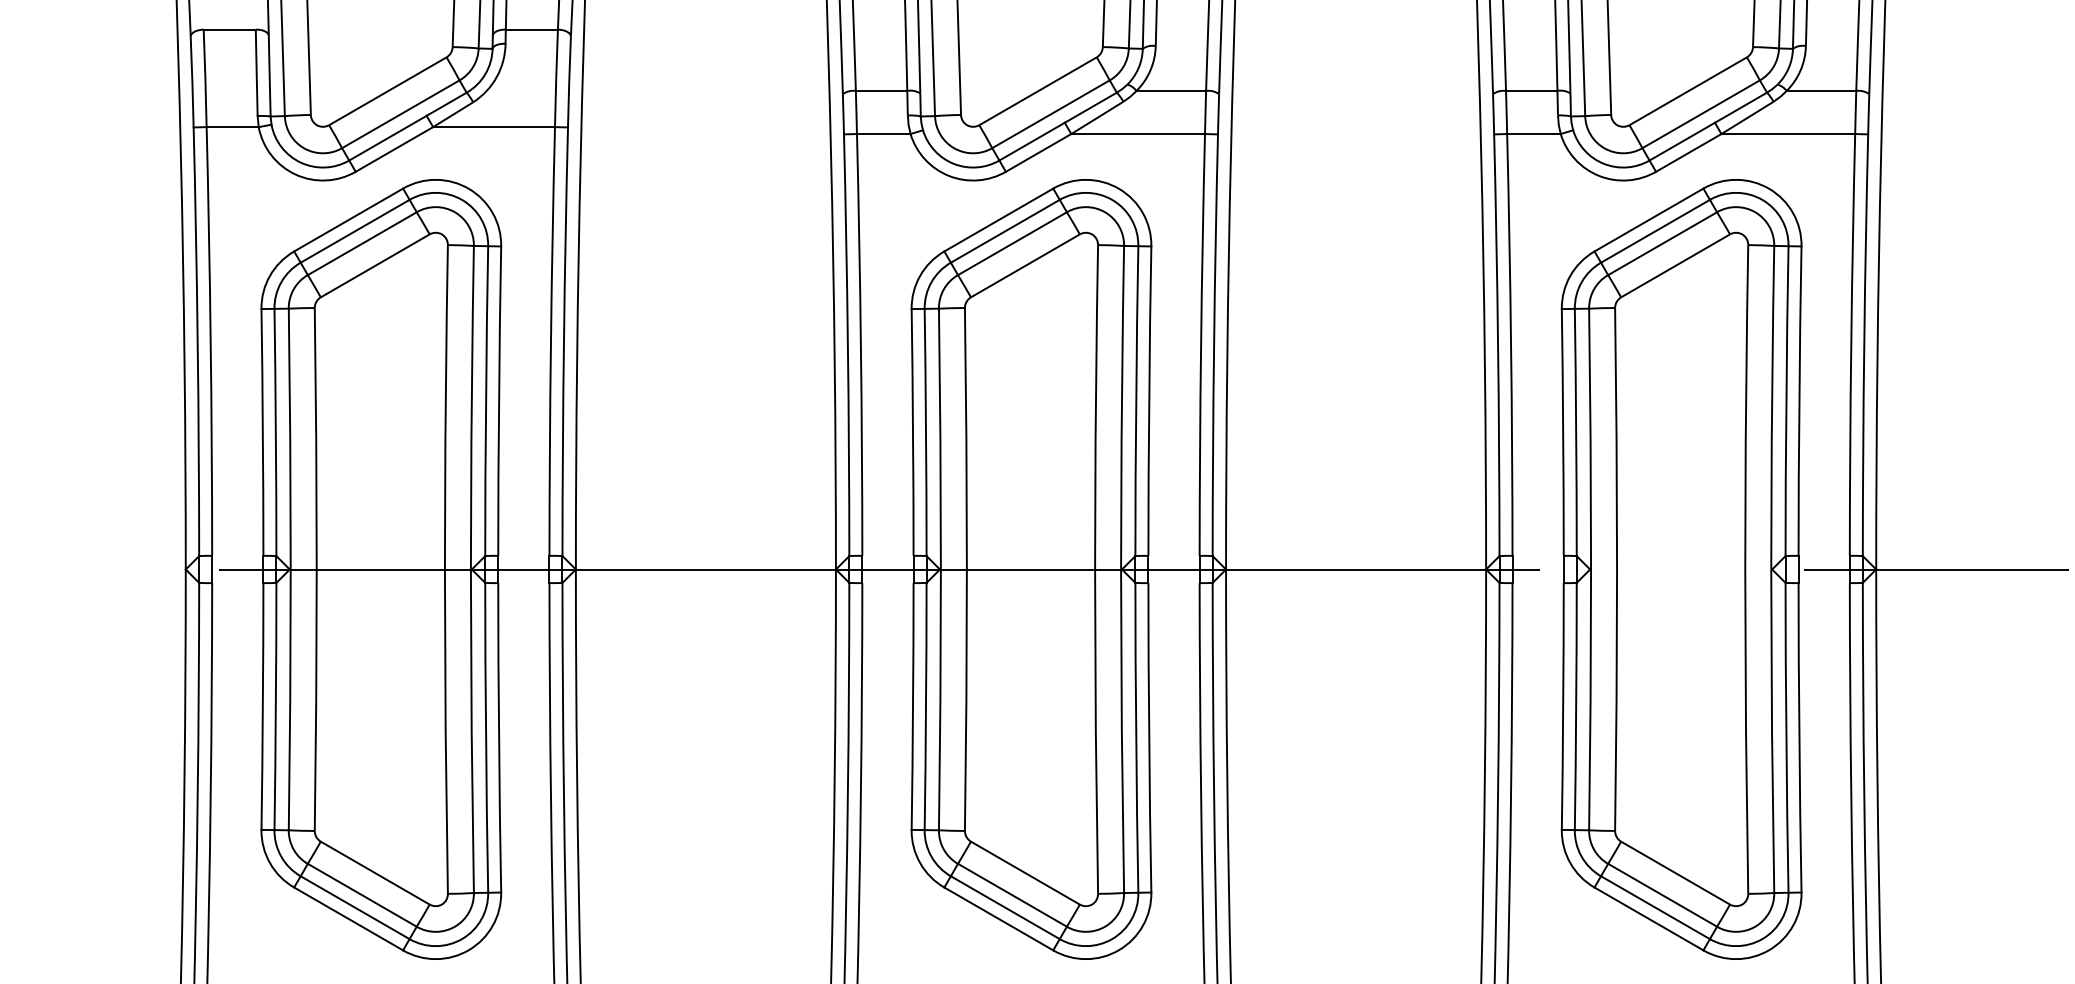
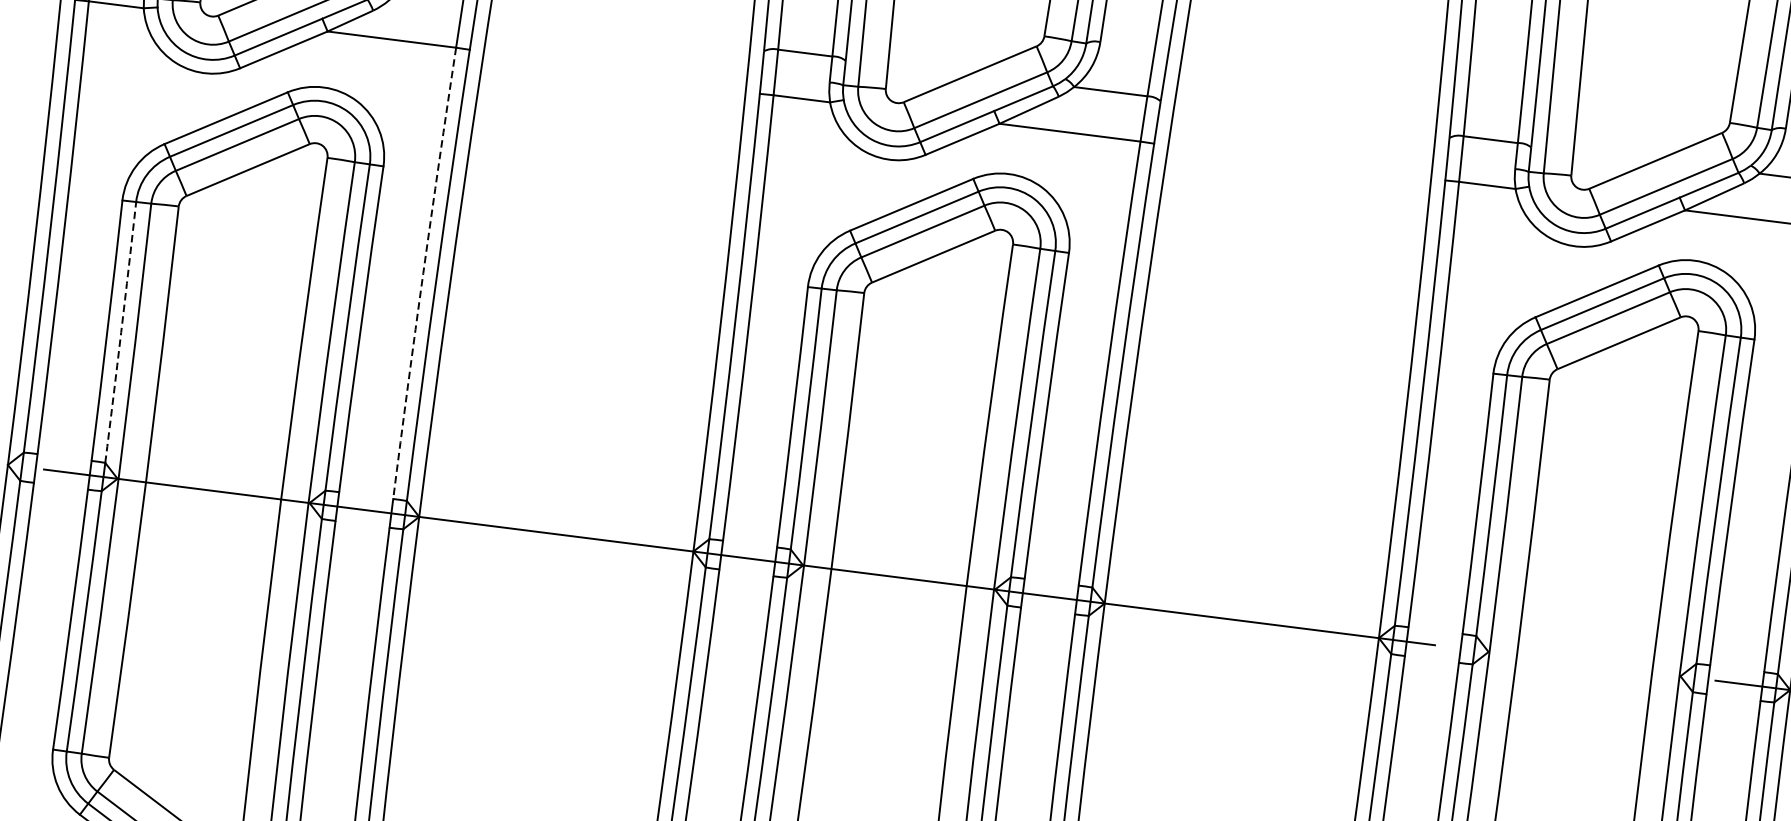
arc: (550, 341) -> (422, 273), solid -> dashed
arc: (275, 432) -> (120, 332), solid -> dashed

